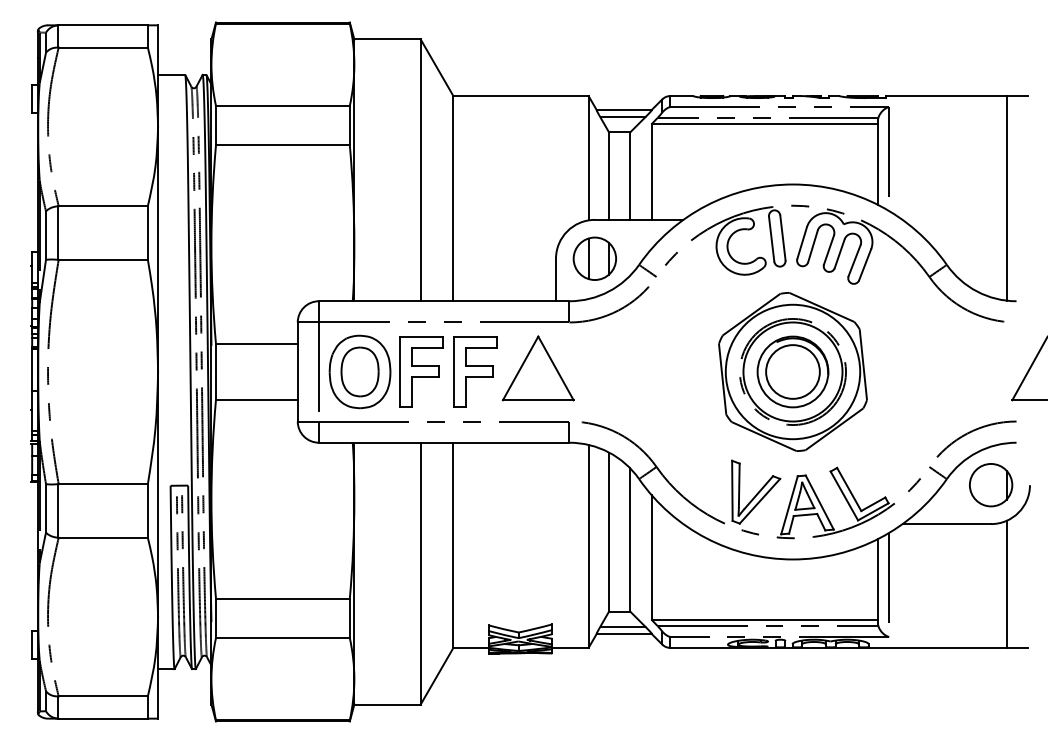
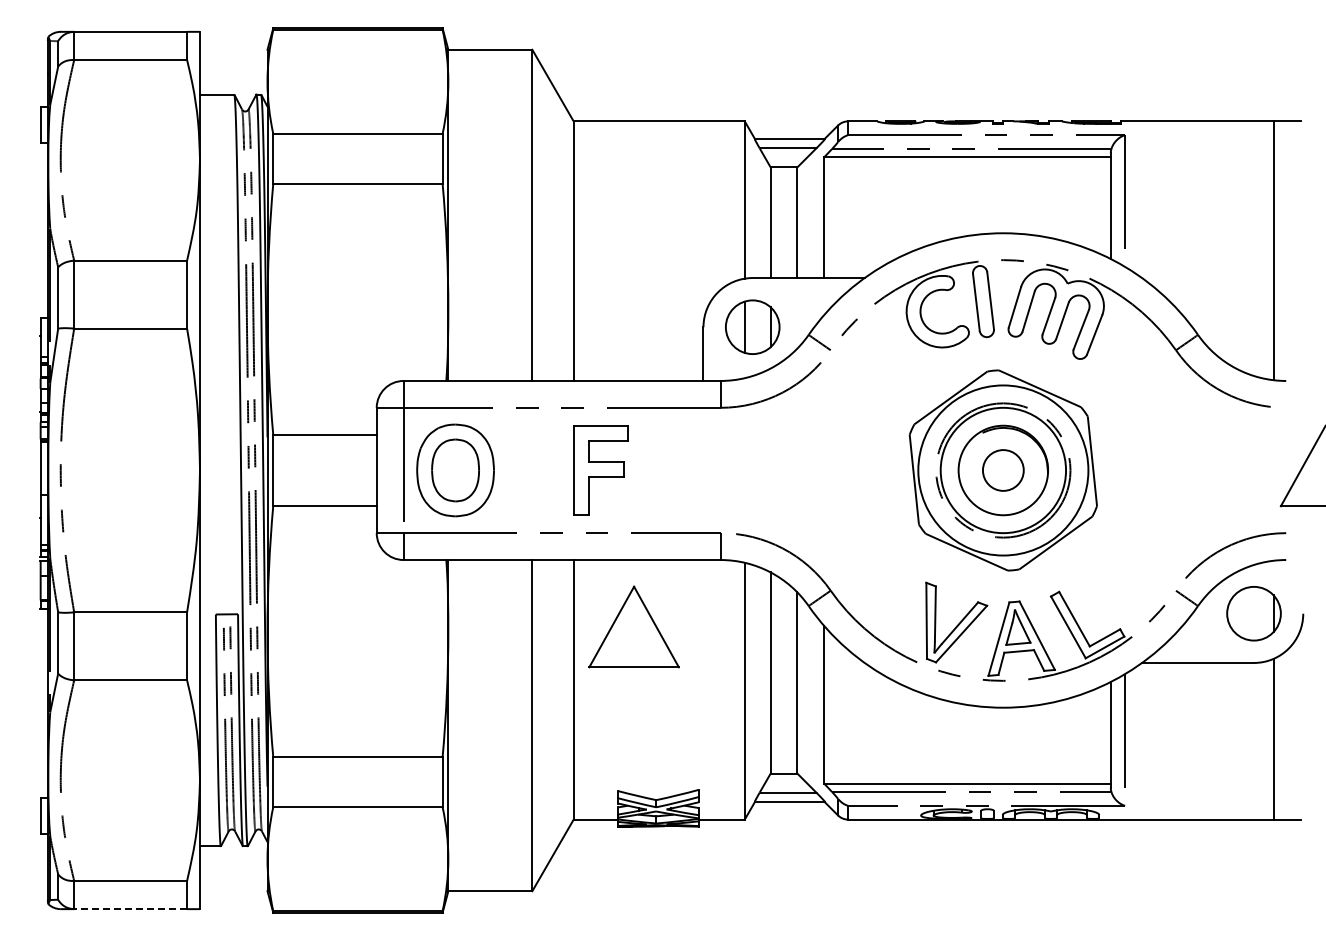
part: (537, 368) -> (633, 626), moved
part: (421, 372) -> (533, 470), removed
circle: (793, 372) -> (1003, 470), size x0.6
line: (103, 718) -> (130, 909), solid -> dashed

